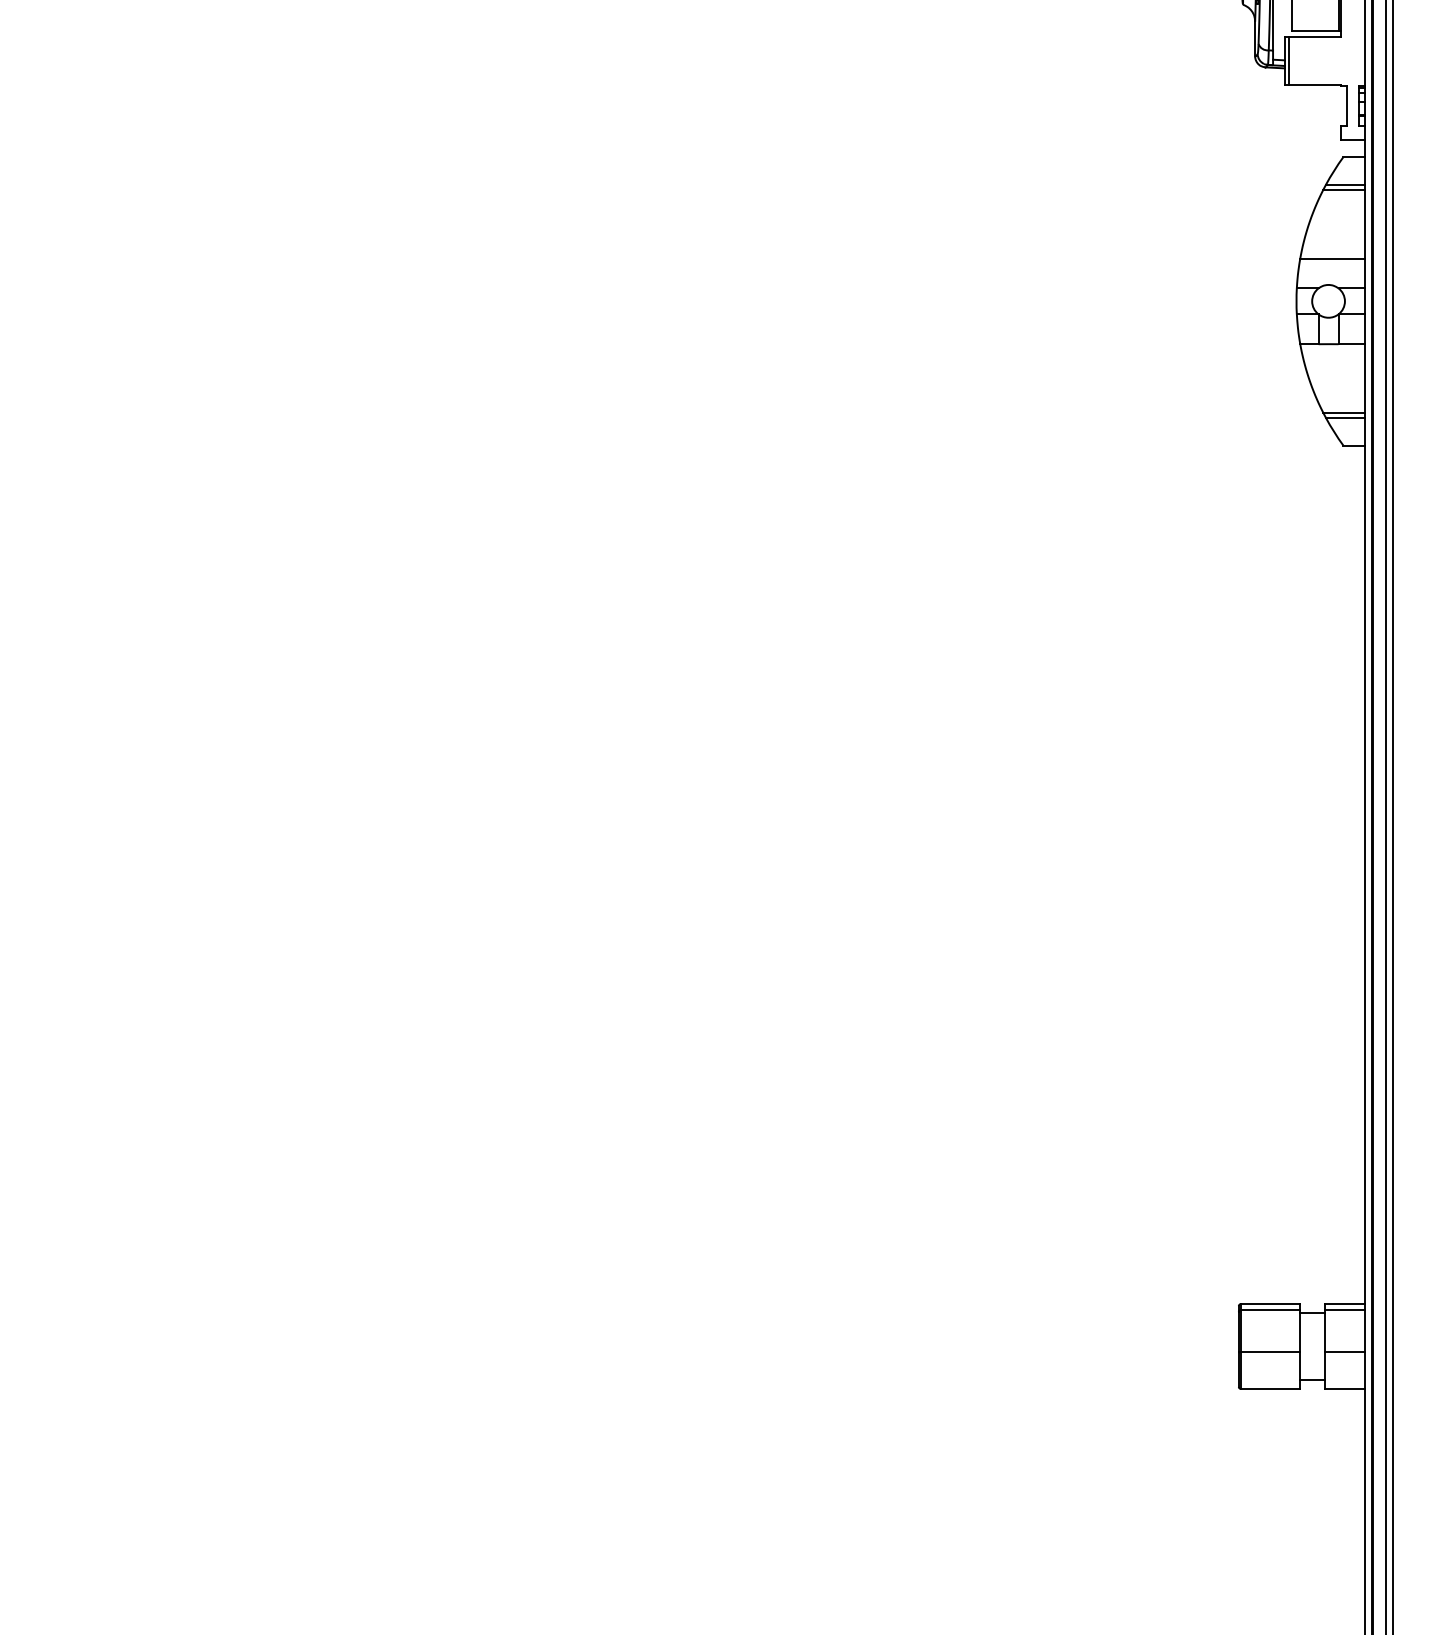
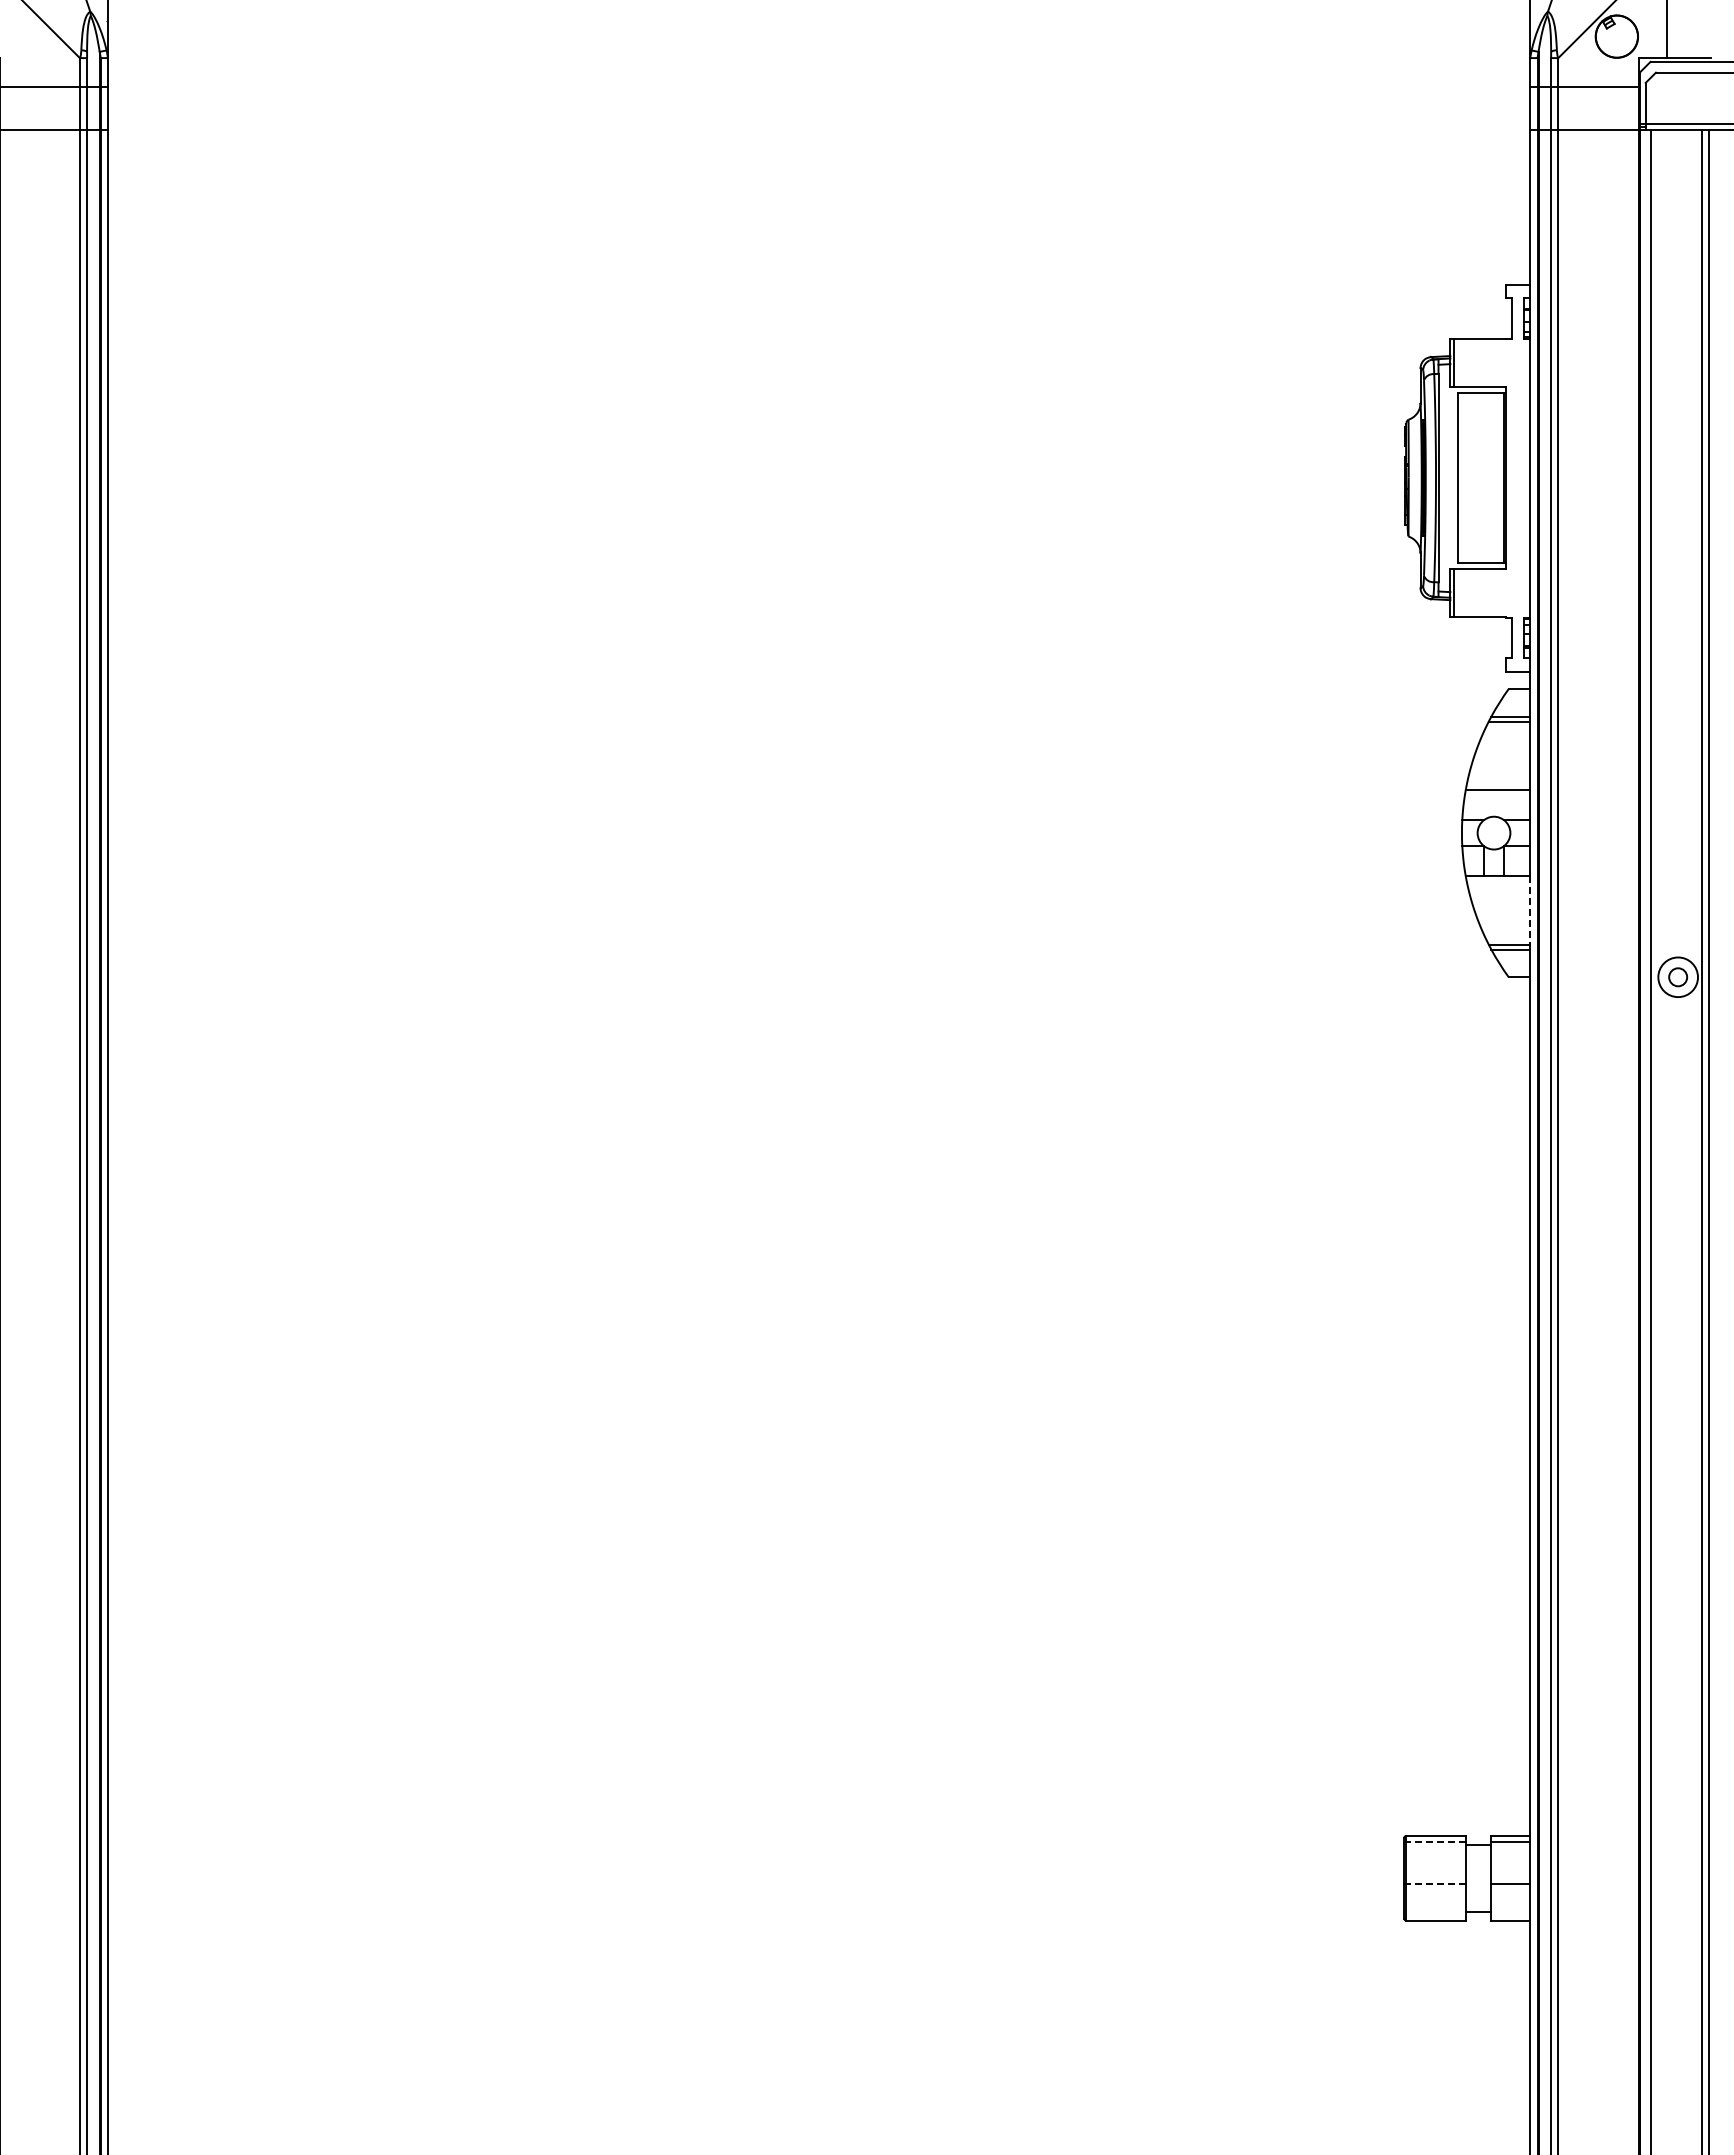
line: (1365, 378) -> (1530, 910), solid -> dashed
line: (1270, 1309) -> (1435, 1841), solid -> dashed
line: (1270, 1352) -> (1435, 1884), solid -> dashed

